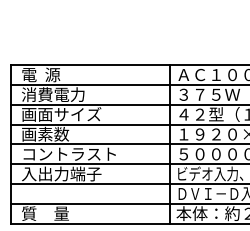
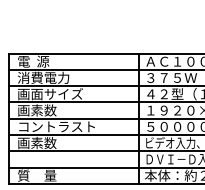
text: (61, 173) -> (50, 142), 入出力端子 -> 画素数

